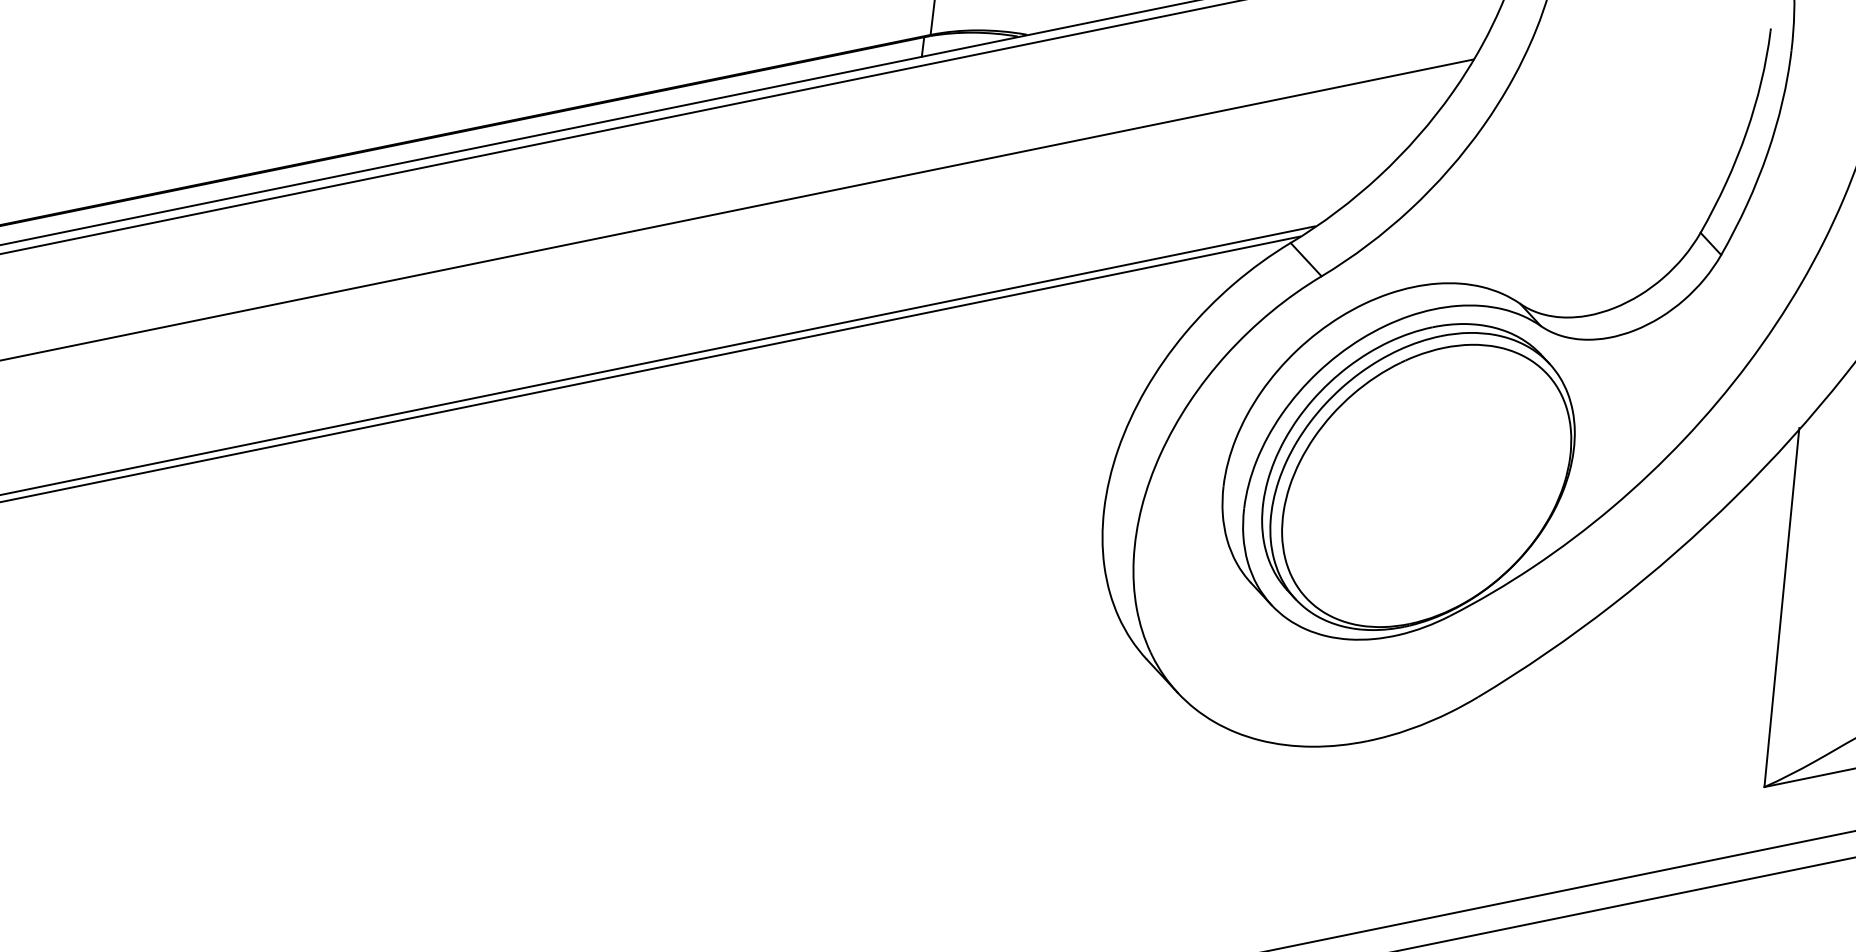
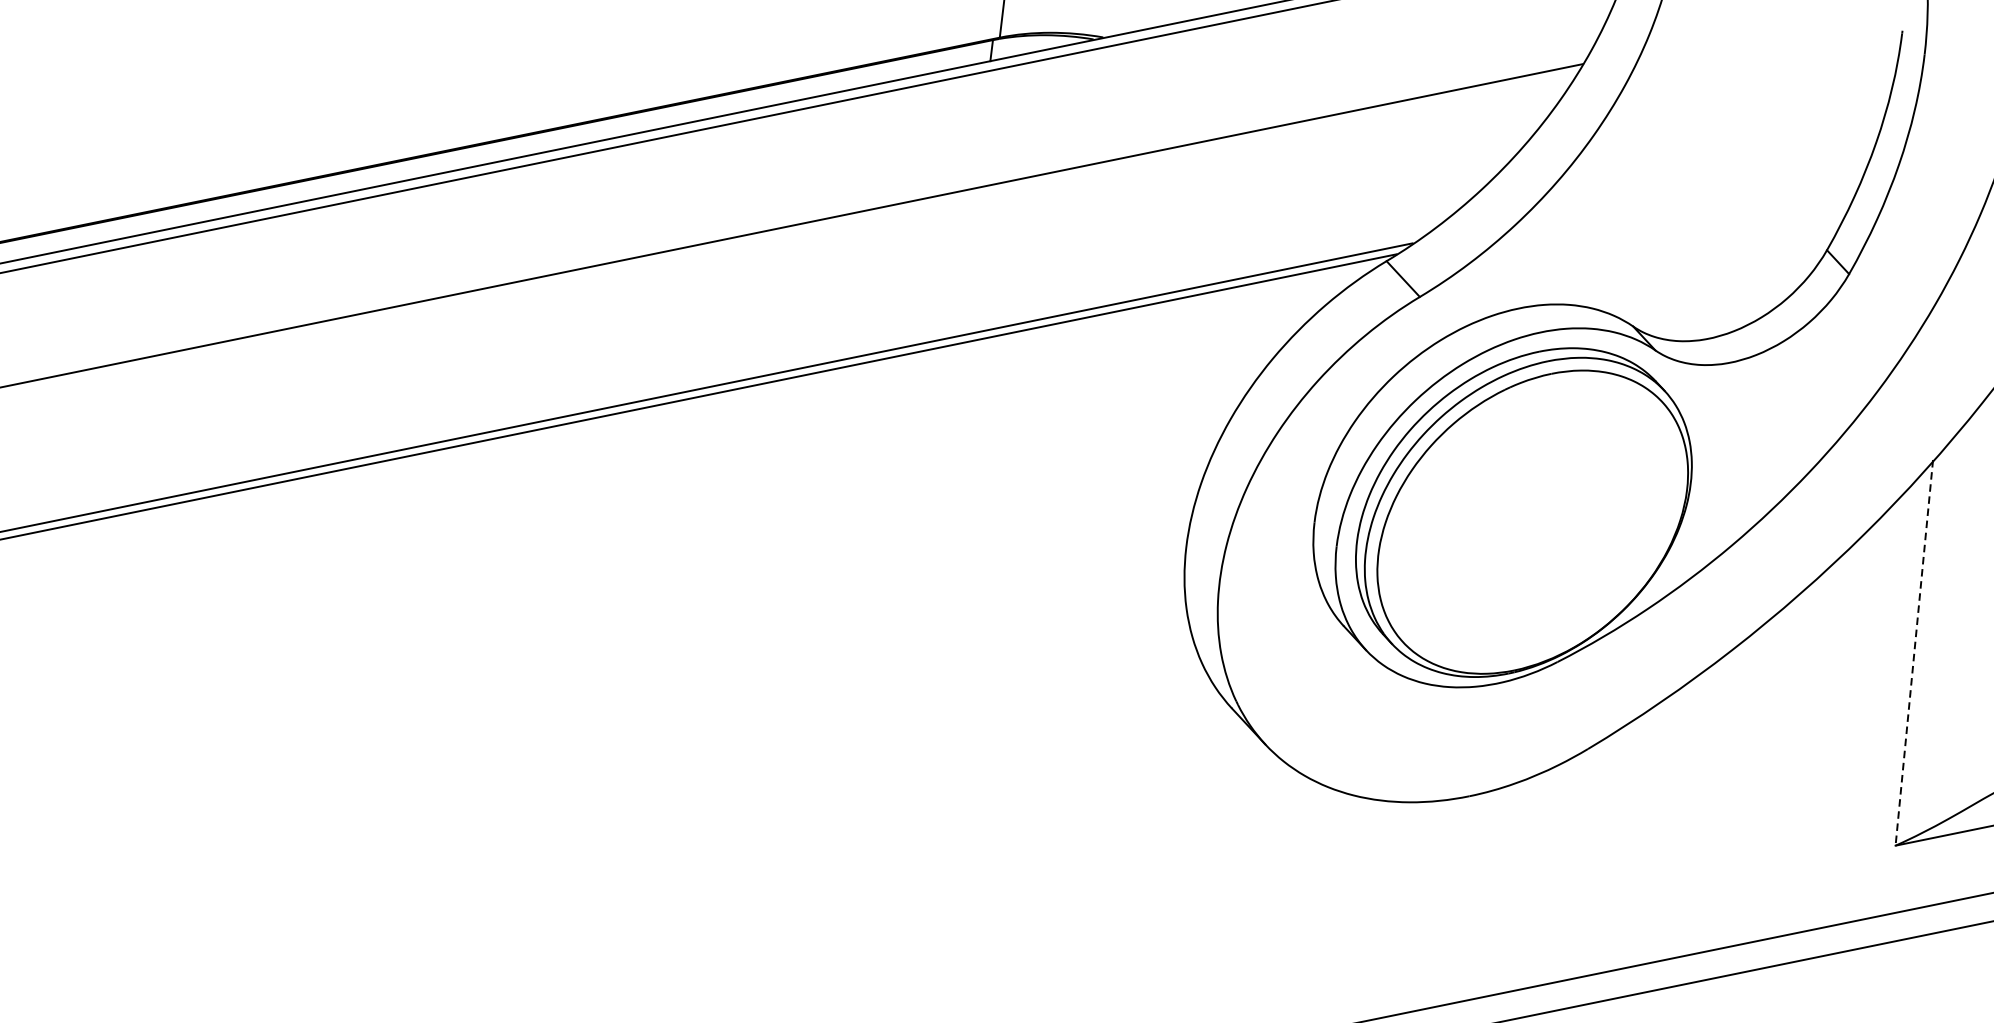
line: (1781, 608) -> (1913, 653), solid -> dashed

